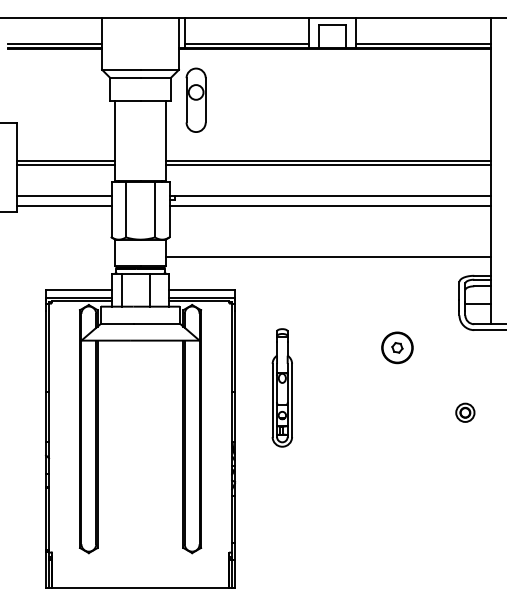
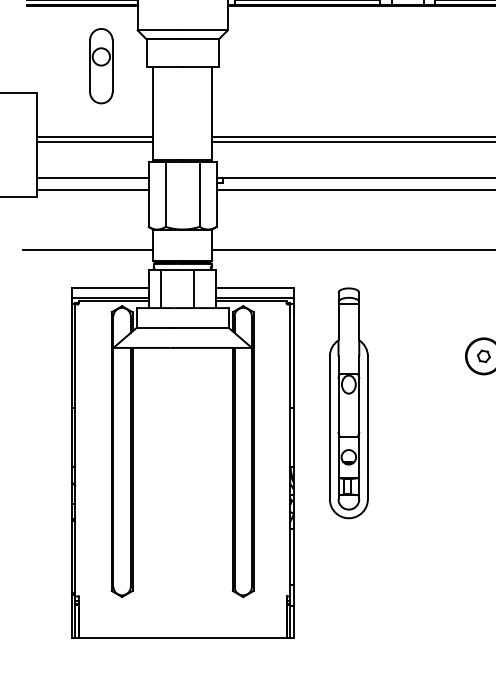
part: (195, 99) -> (100, 65), moved
line: (59, 257) -> (87, 250), added
part: (282, 387) -> (349, 402), size x1.67

